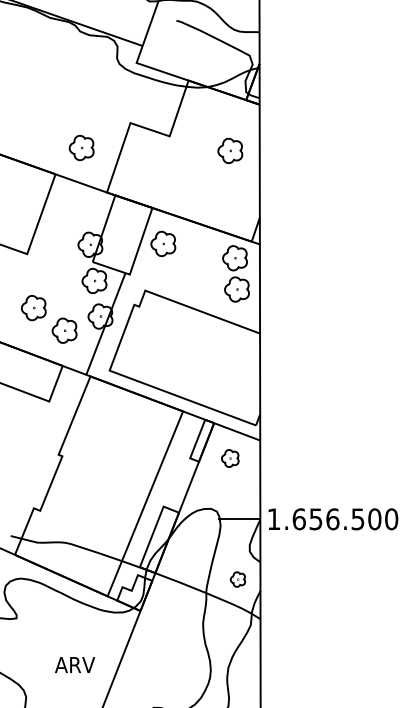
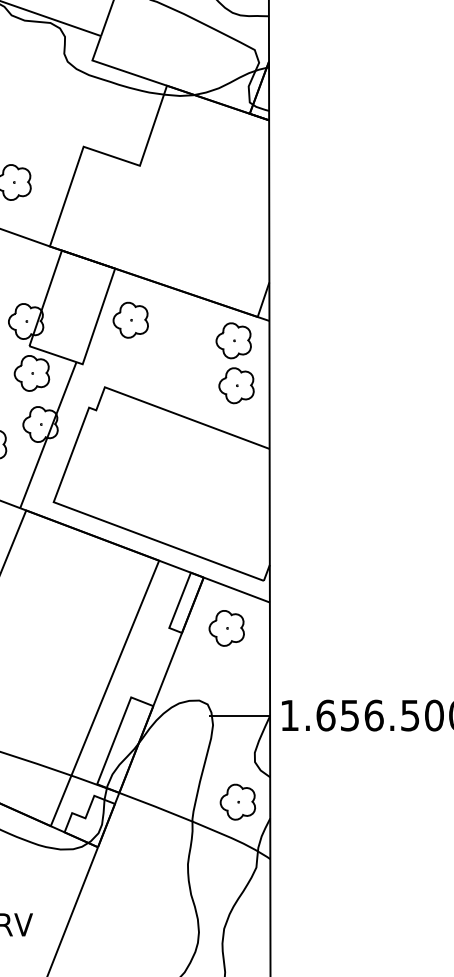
part: (230, 150) -> (227, 186), removed
part: (230, 458) -> (227, 628), size x1.43
part: (237, 579) -> (237, 802), size x1.67

